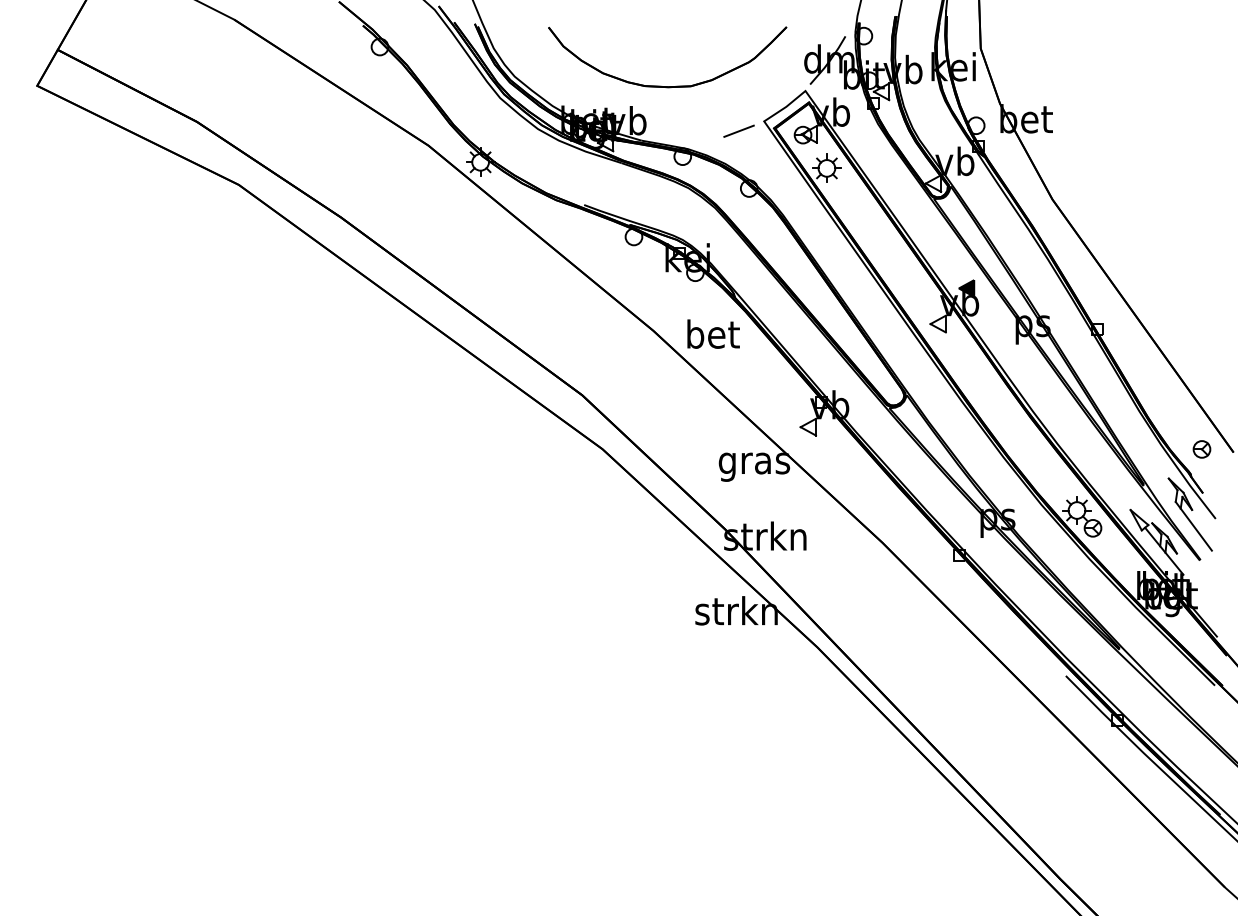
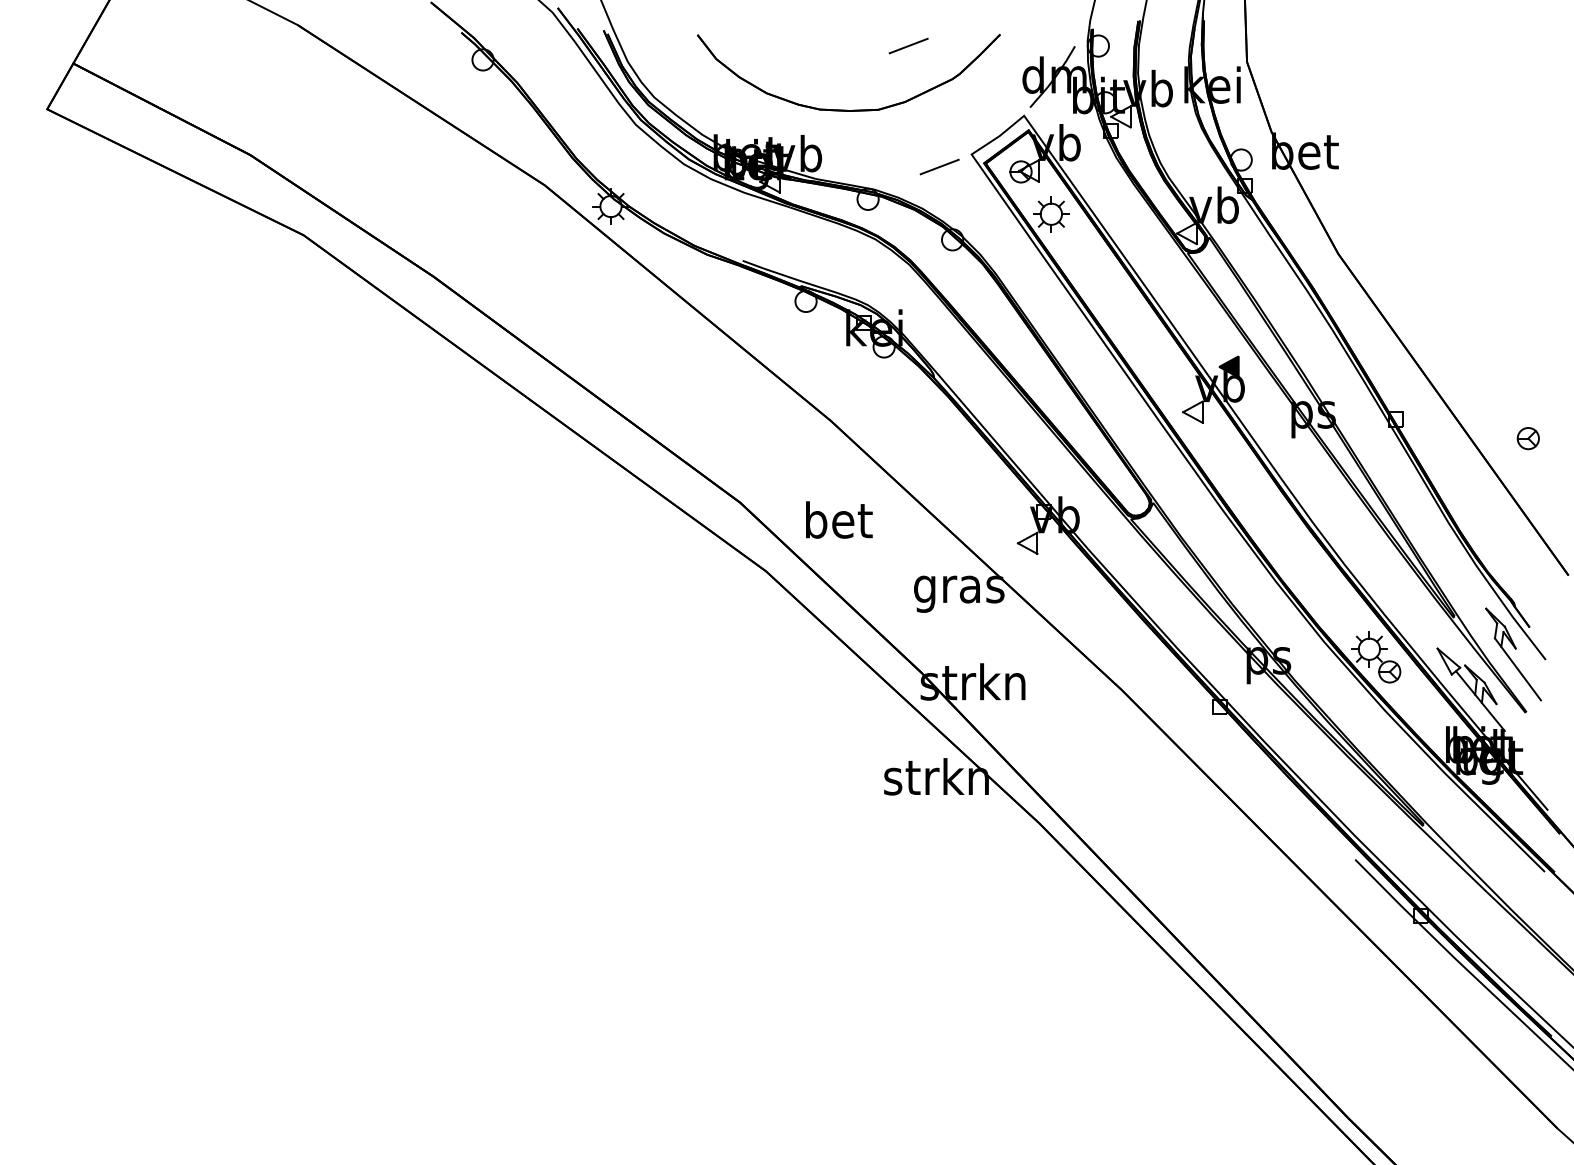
line: (714, 35) -> (908, 45), added
text: (713, 333) -> (839, 519), moved
part: (1201, 449) -> (1527, 438), moved

